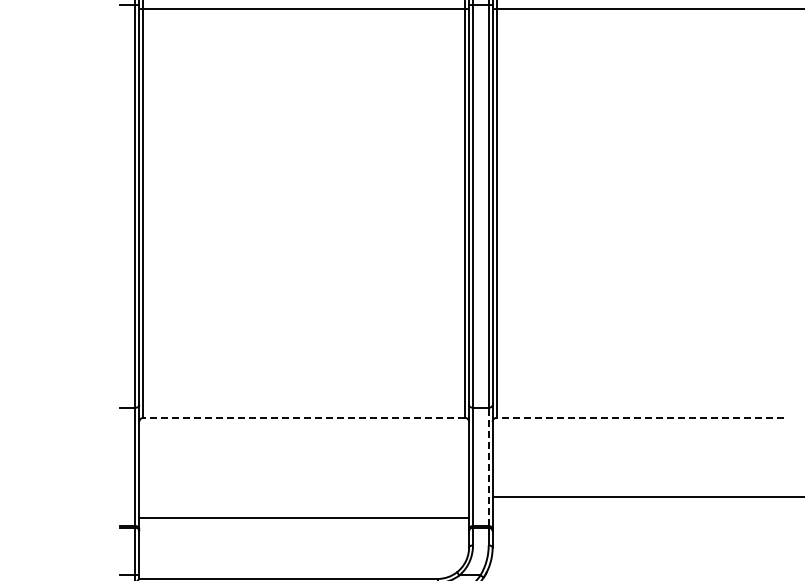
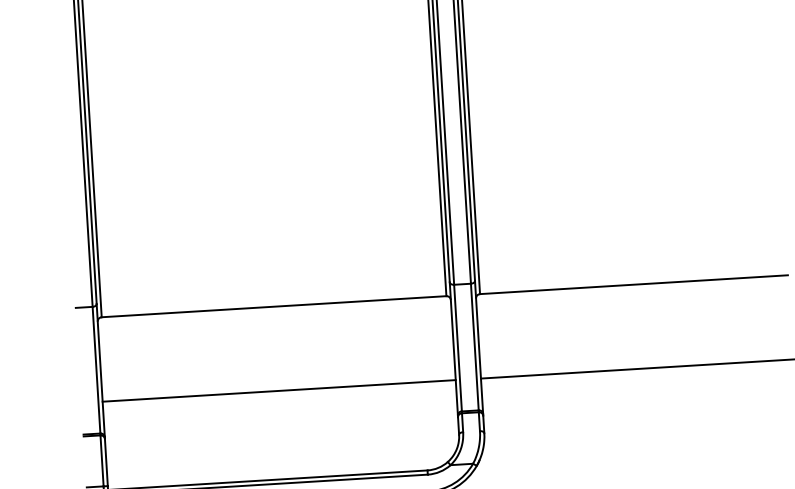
line: (304, 417) -> (274, 306), dashed -> solid
line: (640, 417) -> (634, 284), dashed -> solid
line: (488, 466) -> (474, 346), dashed -> solid
line: (304, 517) -> (279, 390), moved

